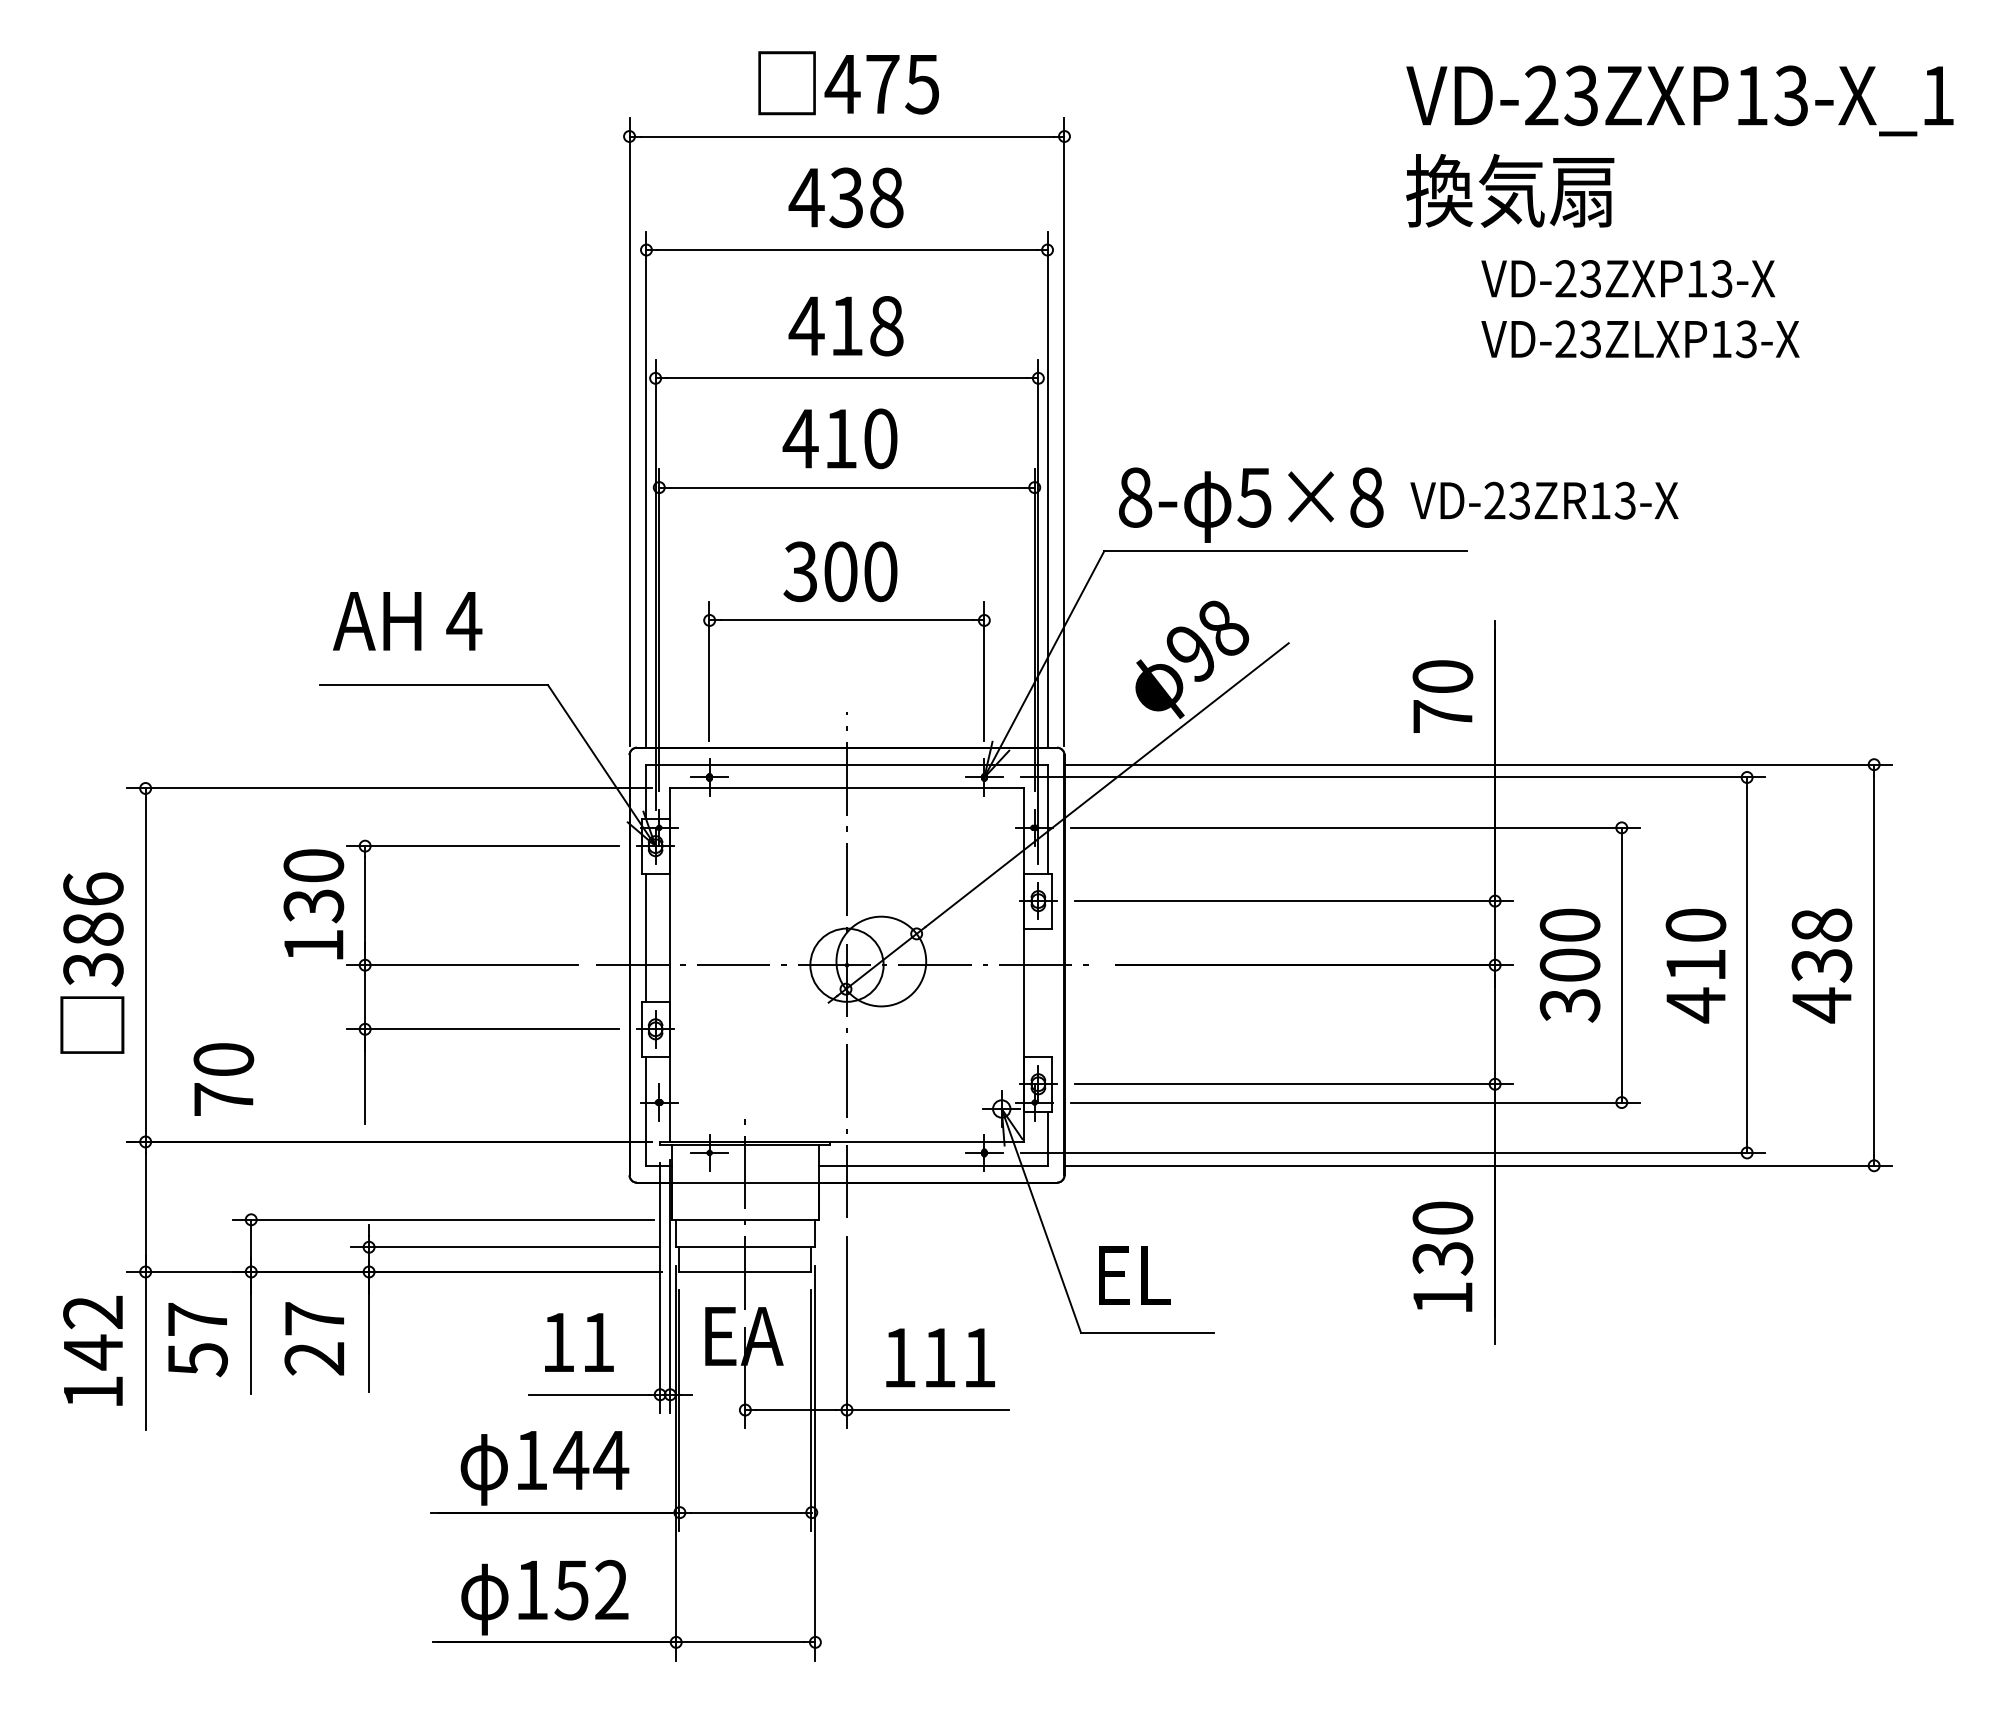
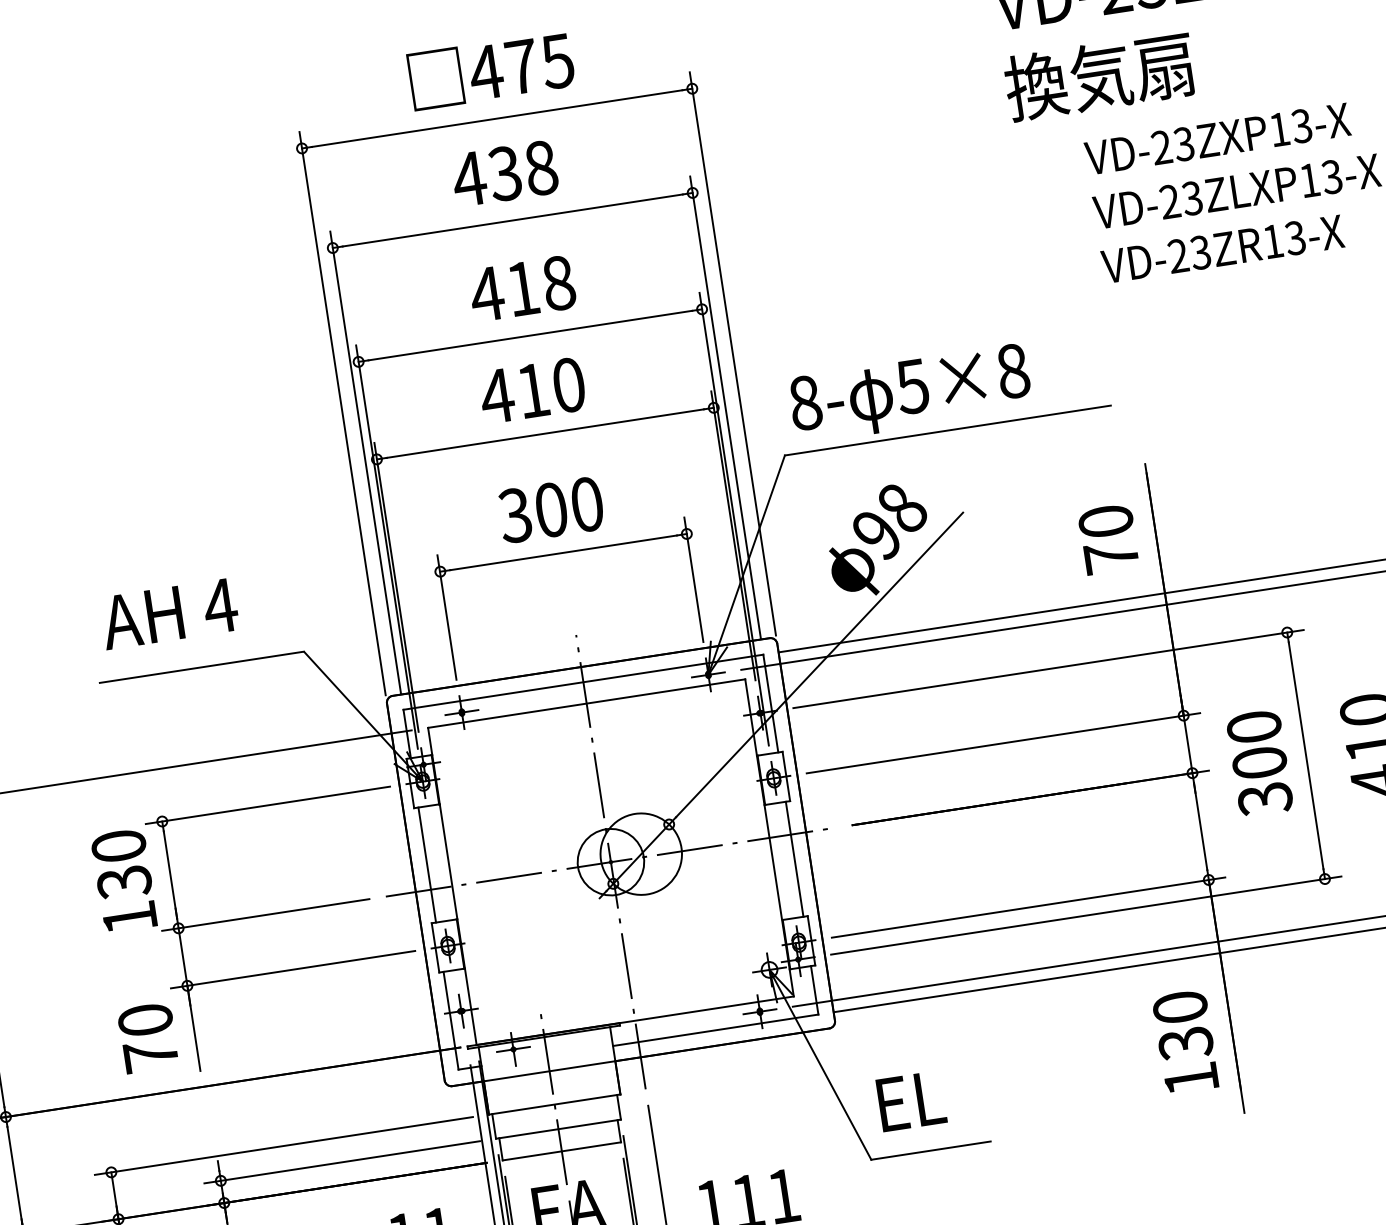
text: (1544, 500) -> (1222, 249), moved
line: (1047, 992) -> (794, 859), added
text: (223, 1079) -> (147, 1037), moved

